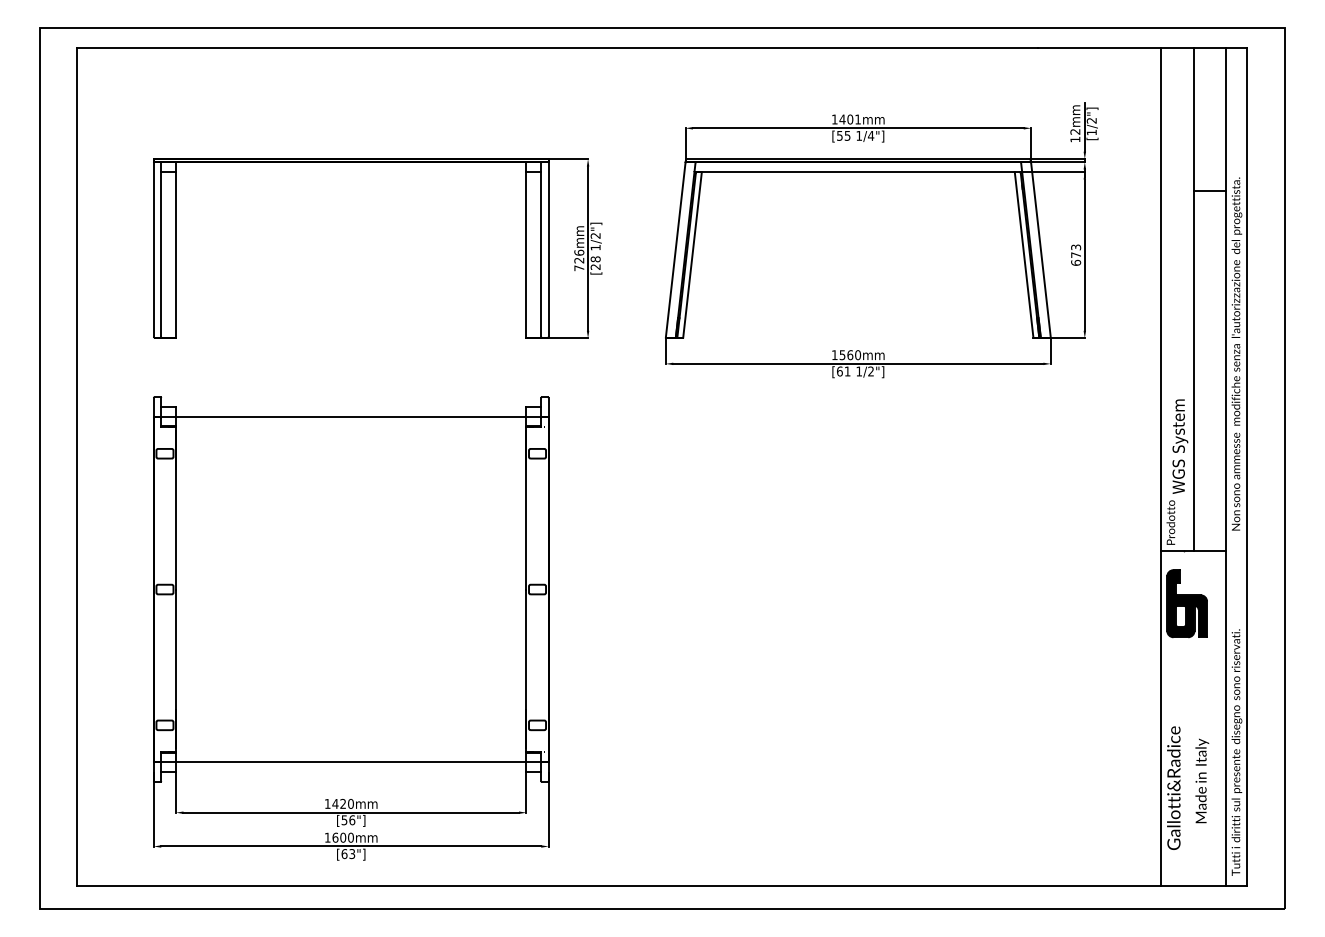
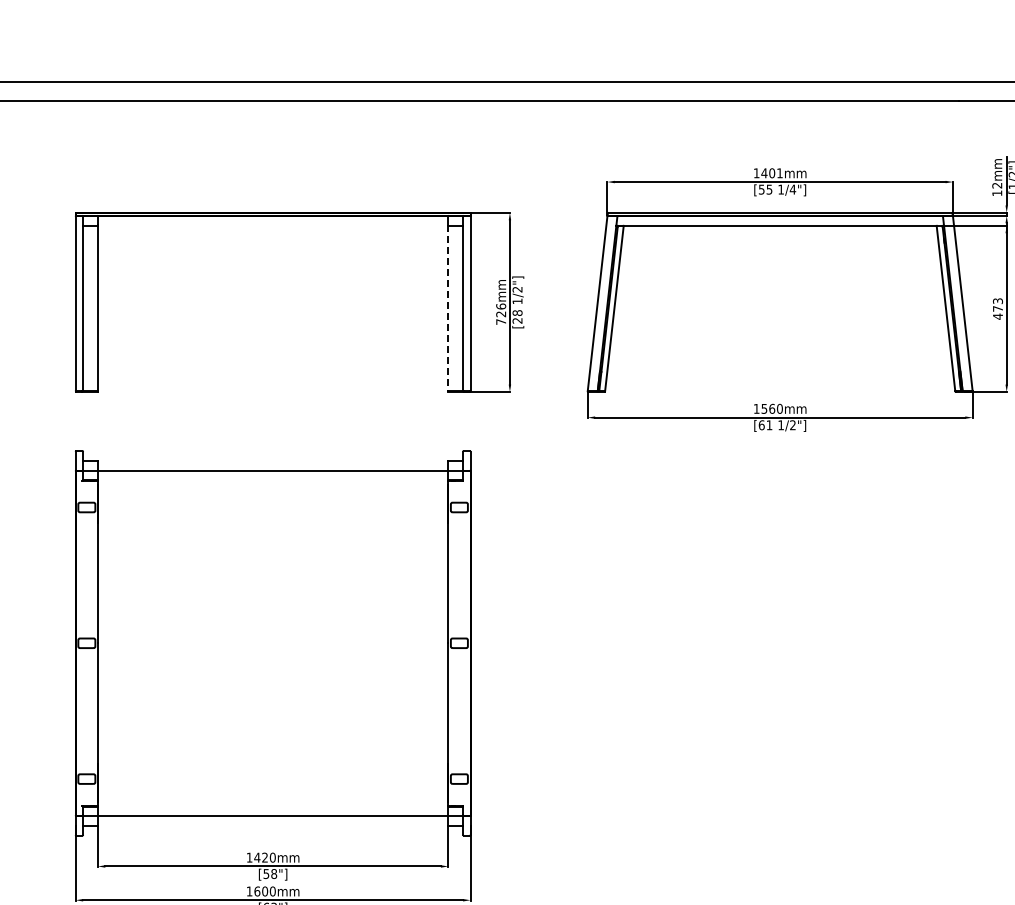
line: (526, 255) -> (448, 309), solid -> dashed
text: (1076, 263) -> (998, 317), 673 -> 473
text: (352, 820) -> (274, 874), [56"] -> [58"]

